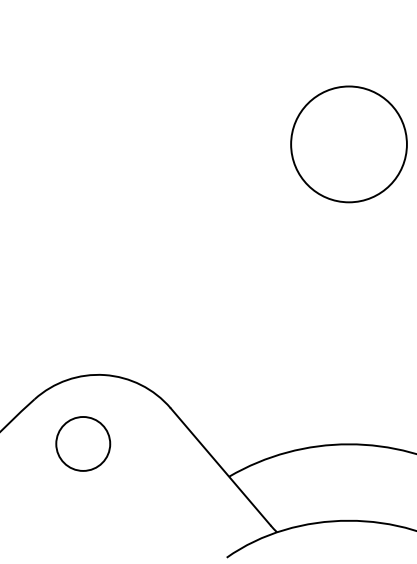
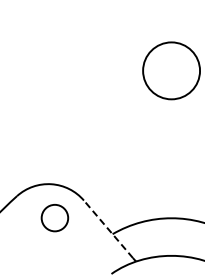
circle: (82, 444) -> (54, 218), moved
line: (220, 467) -> (108, 229), solid -> dashed

